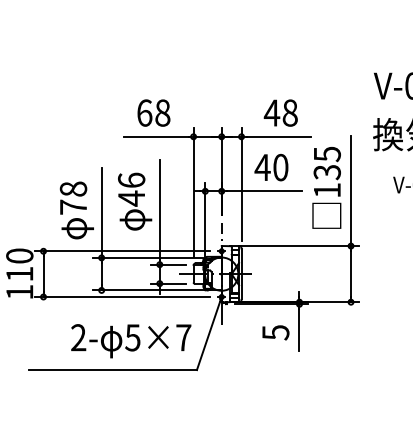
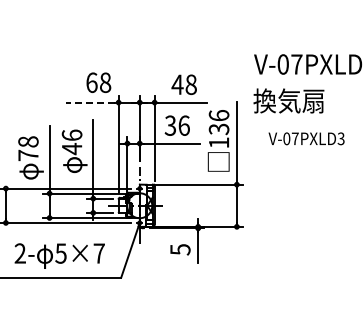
text: (153, 112) -> (98, 82), moved
line: (156, 136) -> (90, 102), solid -> dashed
text: (326, 153) -> (218, 115), 135 -> 136
text: (270, 167) -> (176, 125), 40 -> 36
text: (130, 340) -> (59, 255), moved

